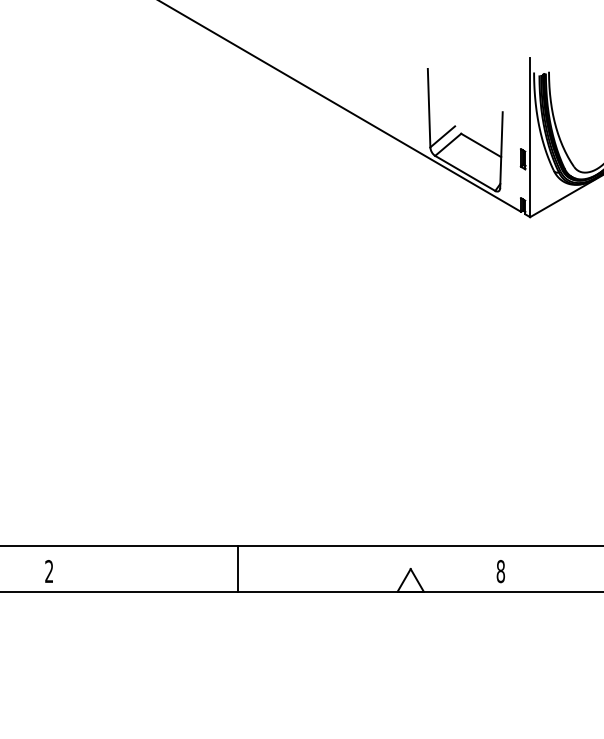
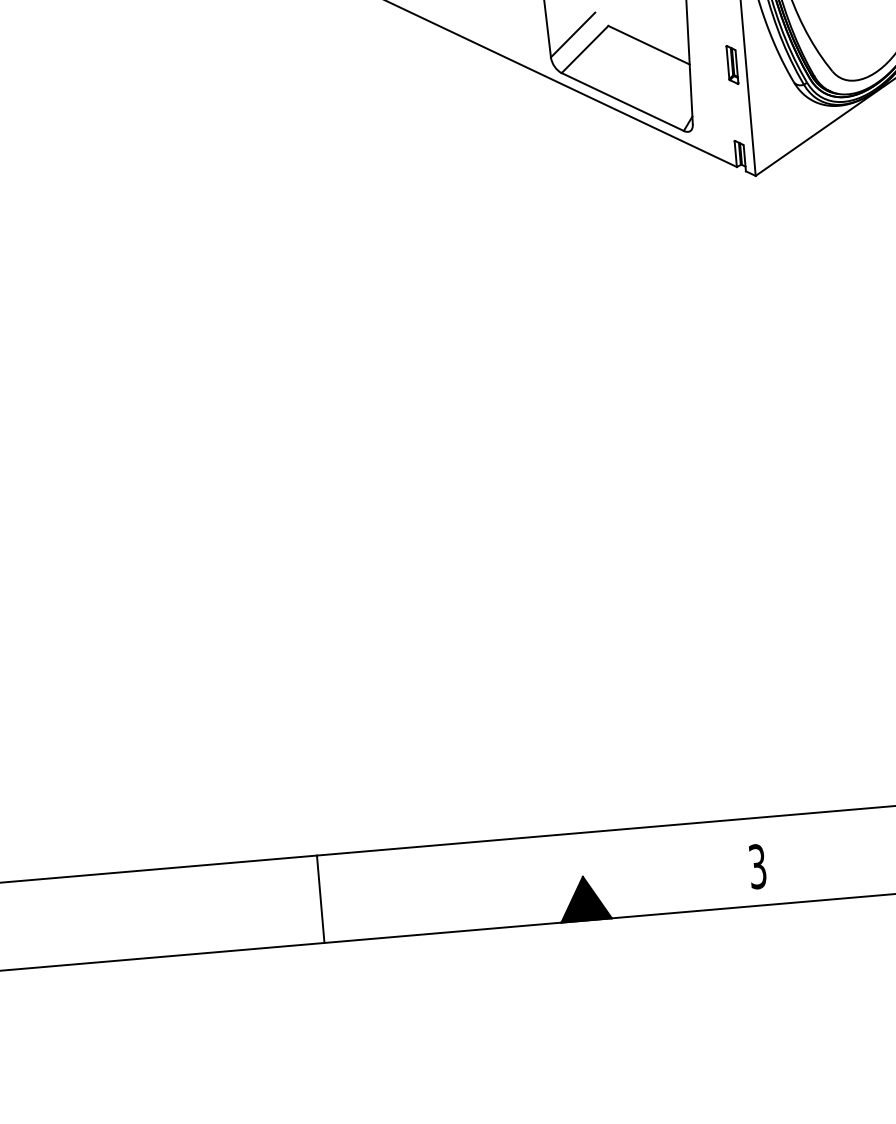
line: (238, 568) -> (321, 898), moved
text: (500, 571) -> (757, 866), 8 -> 3
fill: (410, 580) -> (584, 898), added

